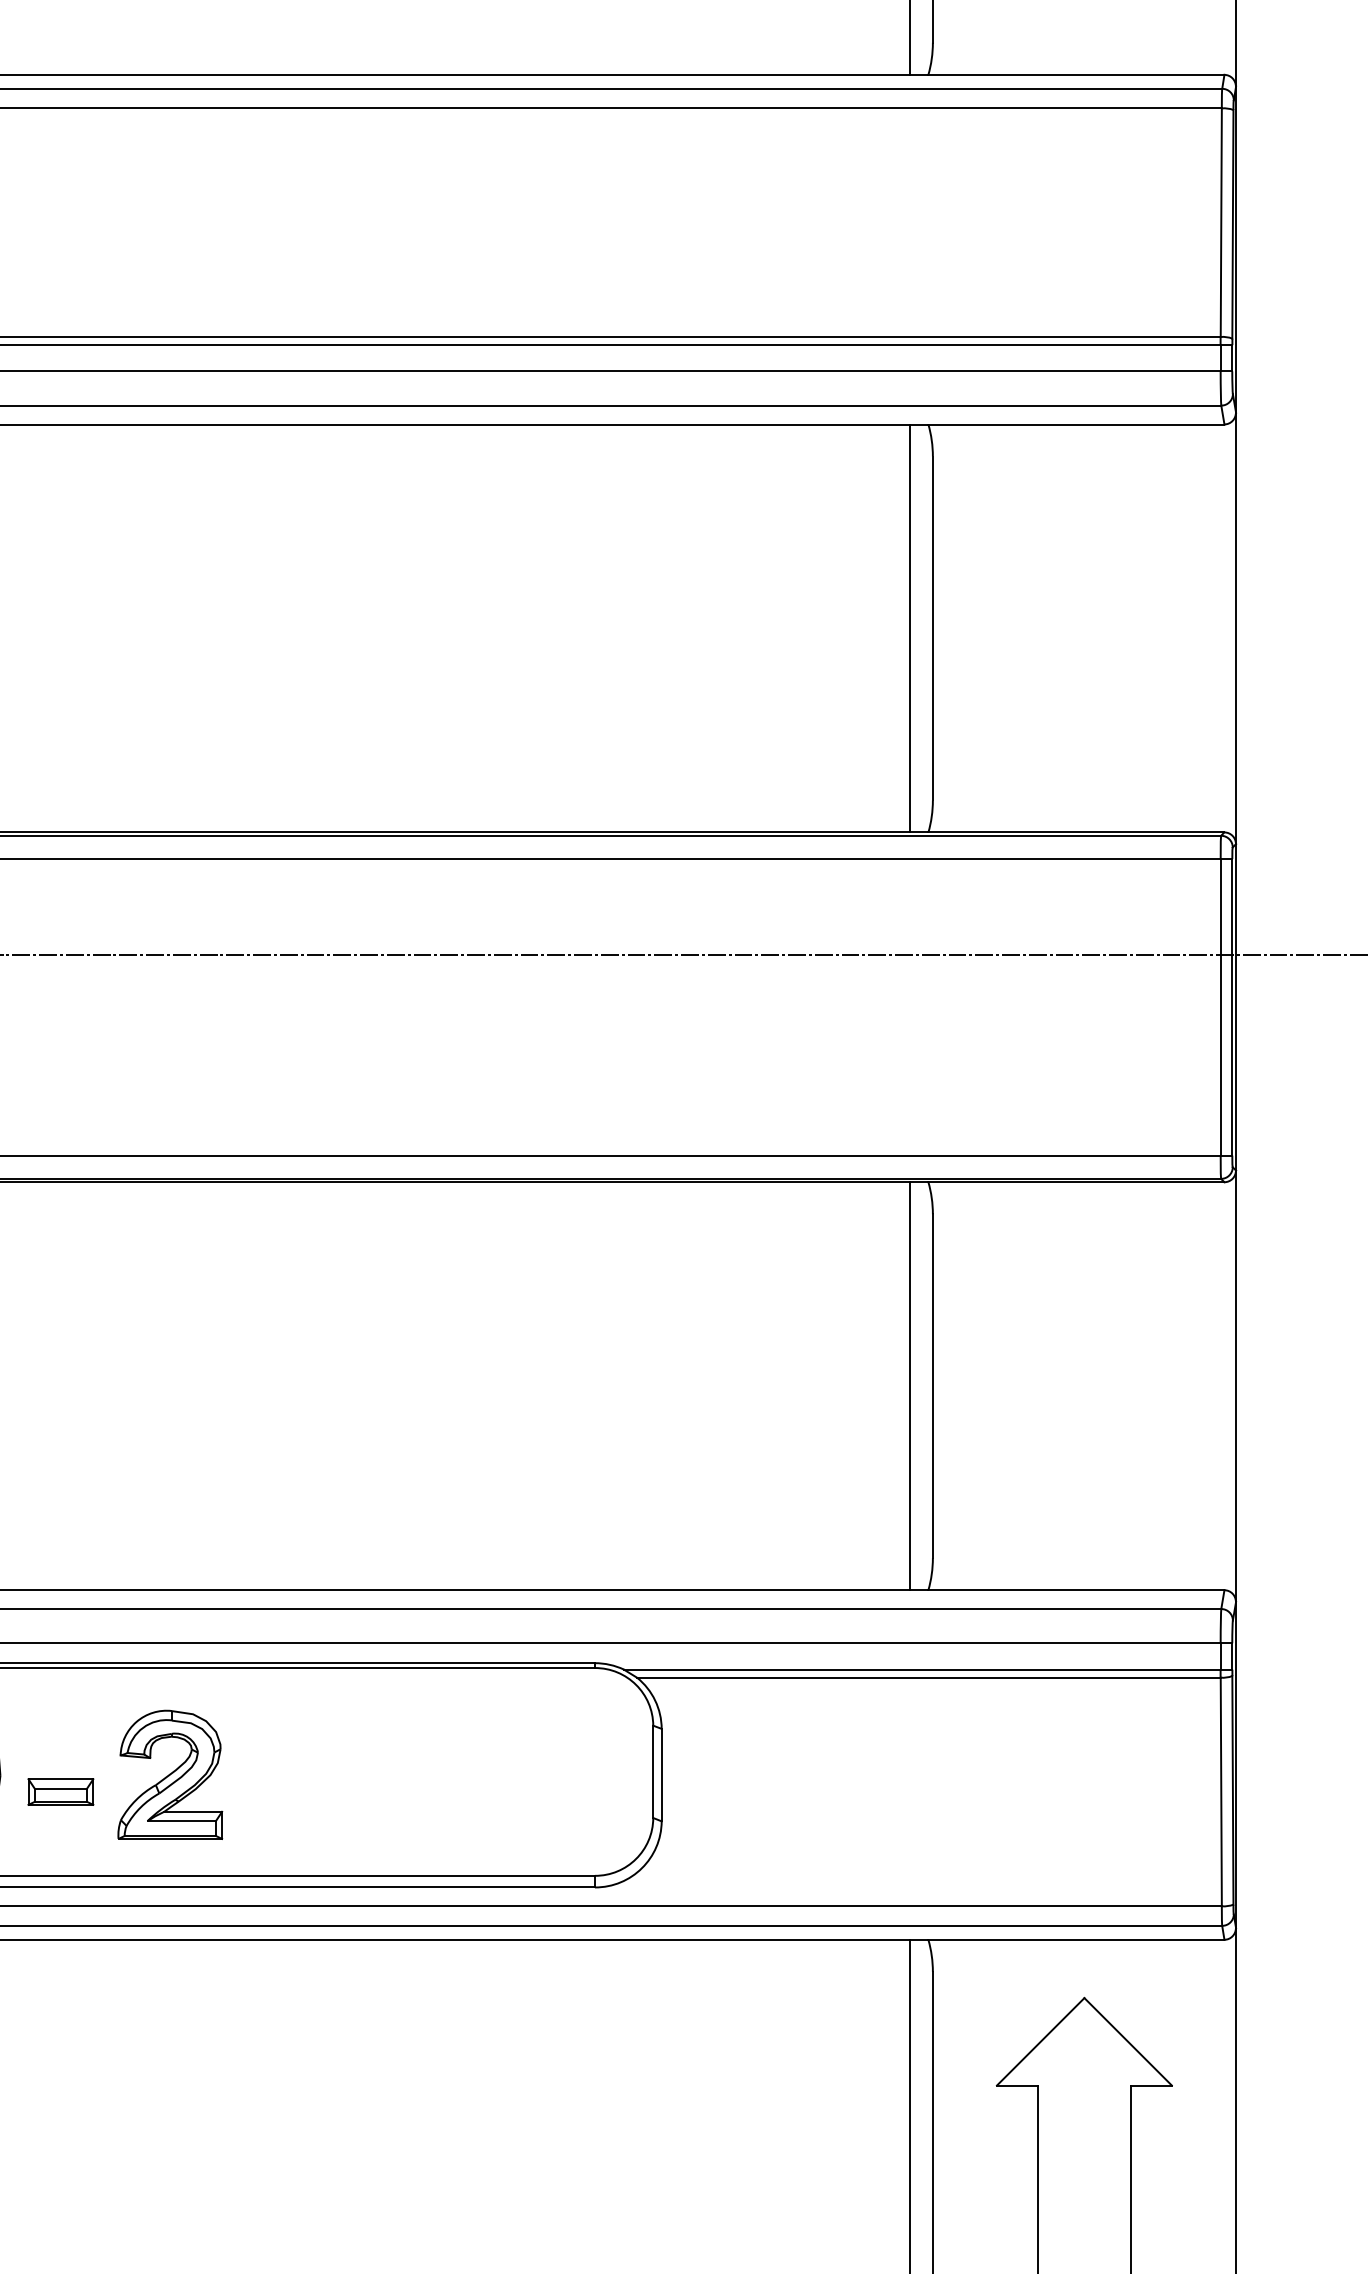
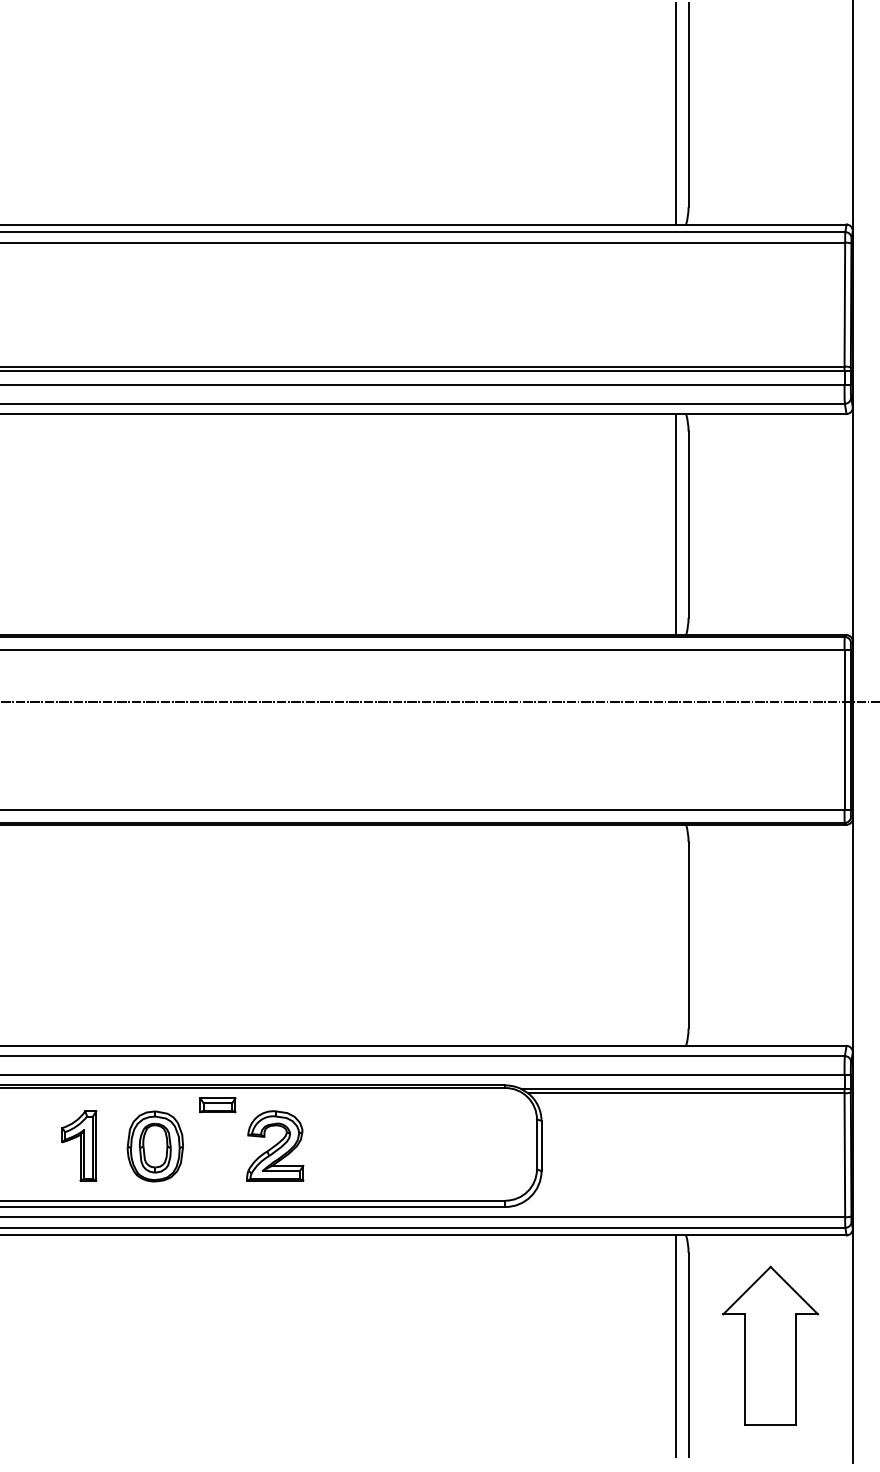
line: (910, 1384) -> (676, 934), removed
part: (60, 1792) -> (217, 1105), moved

